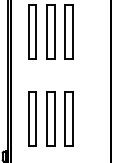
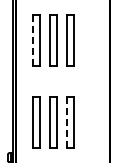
line: (29, 31) -> (33, 40), solid -> dashed
line: (64, 118) -> (66, 121), solid -> dashed

